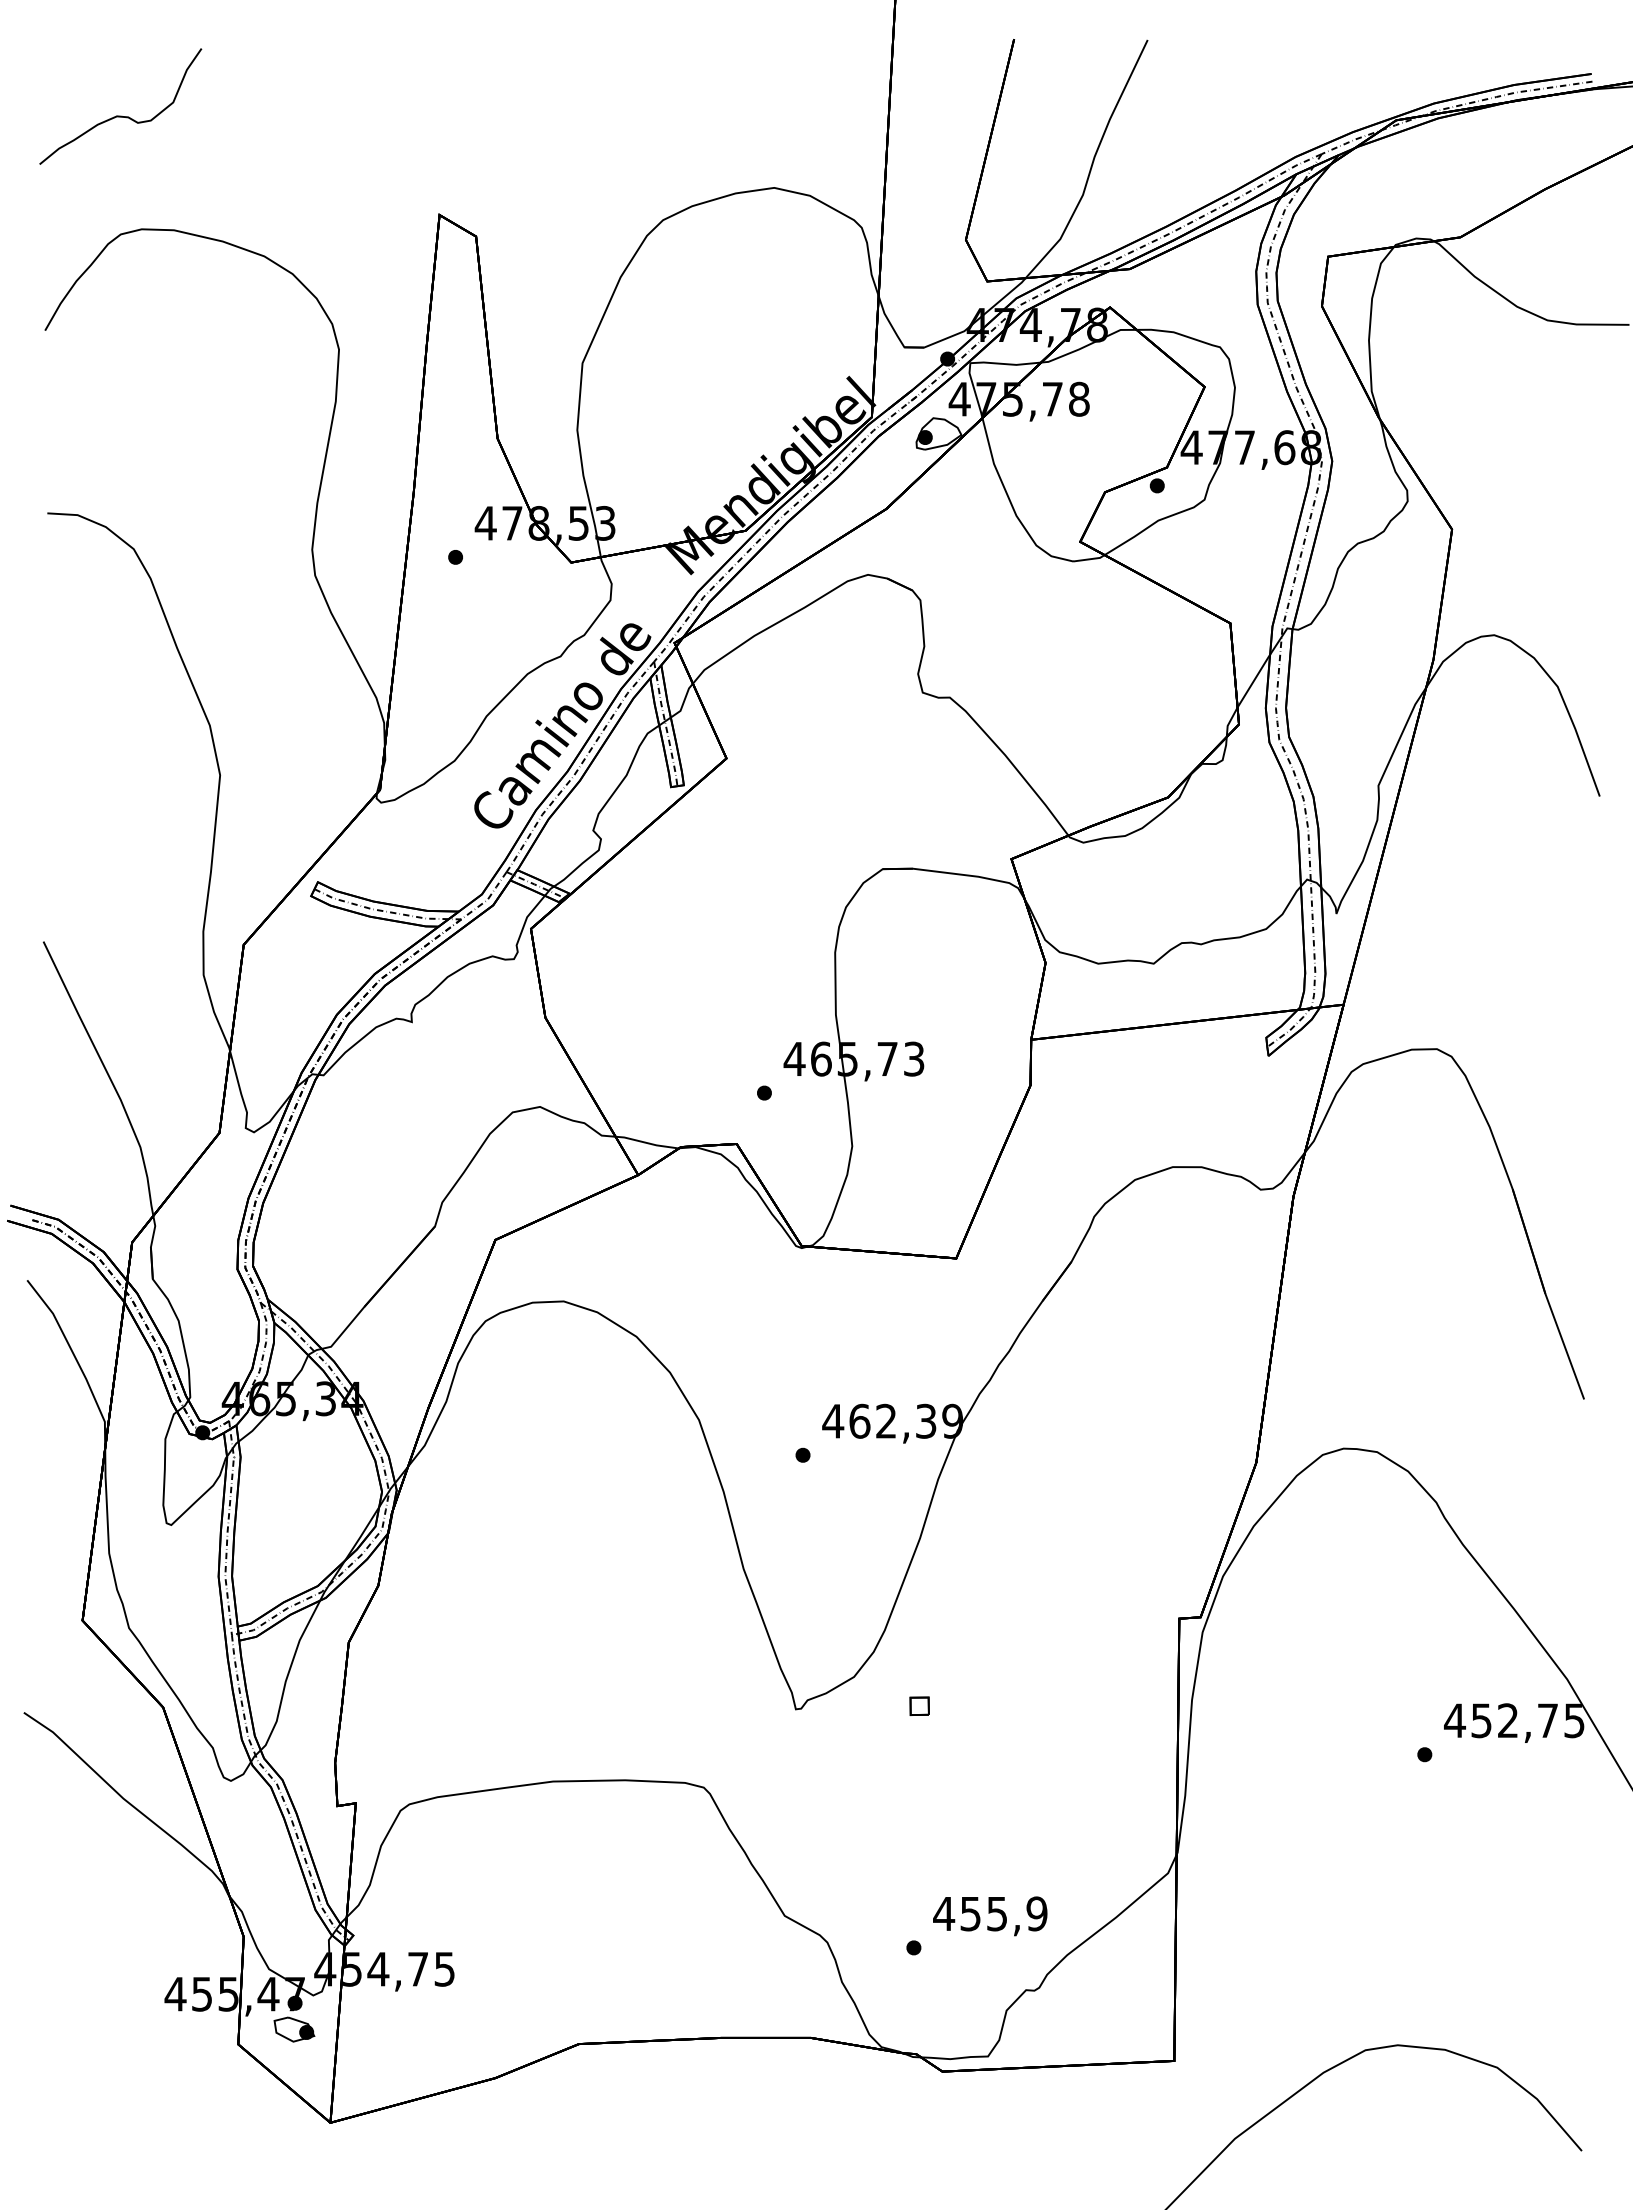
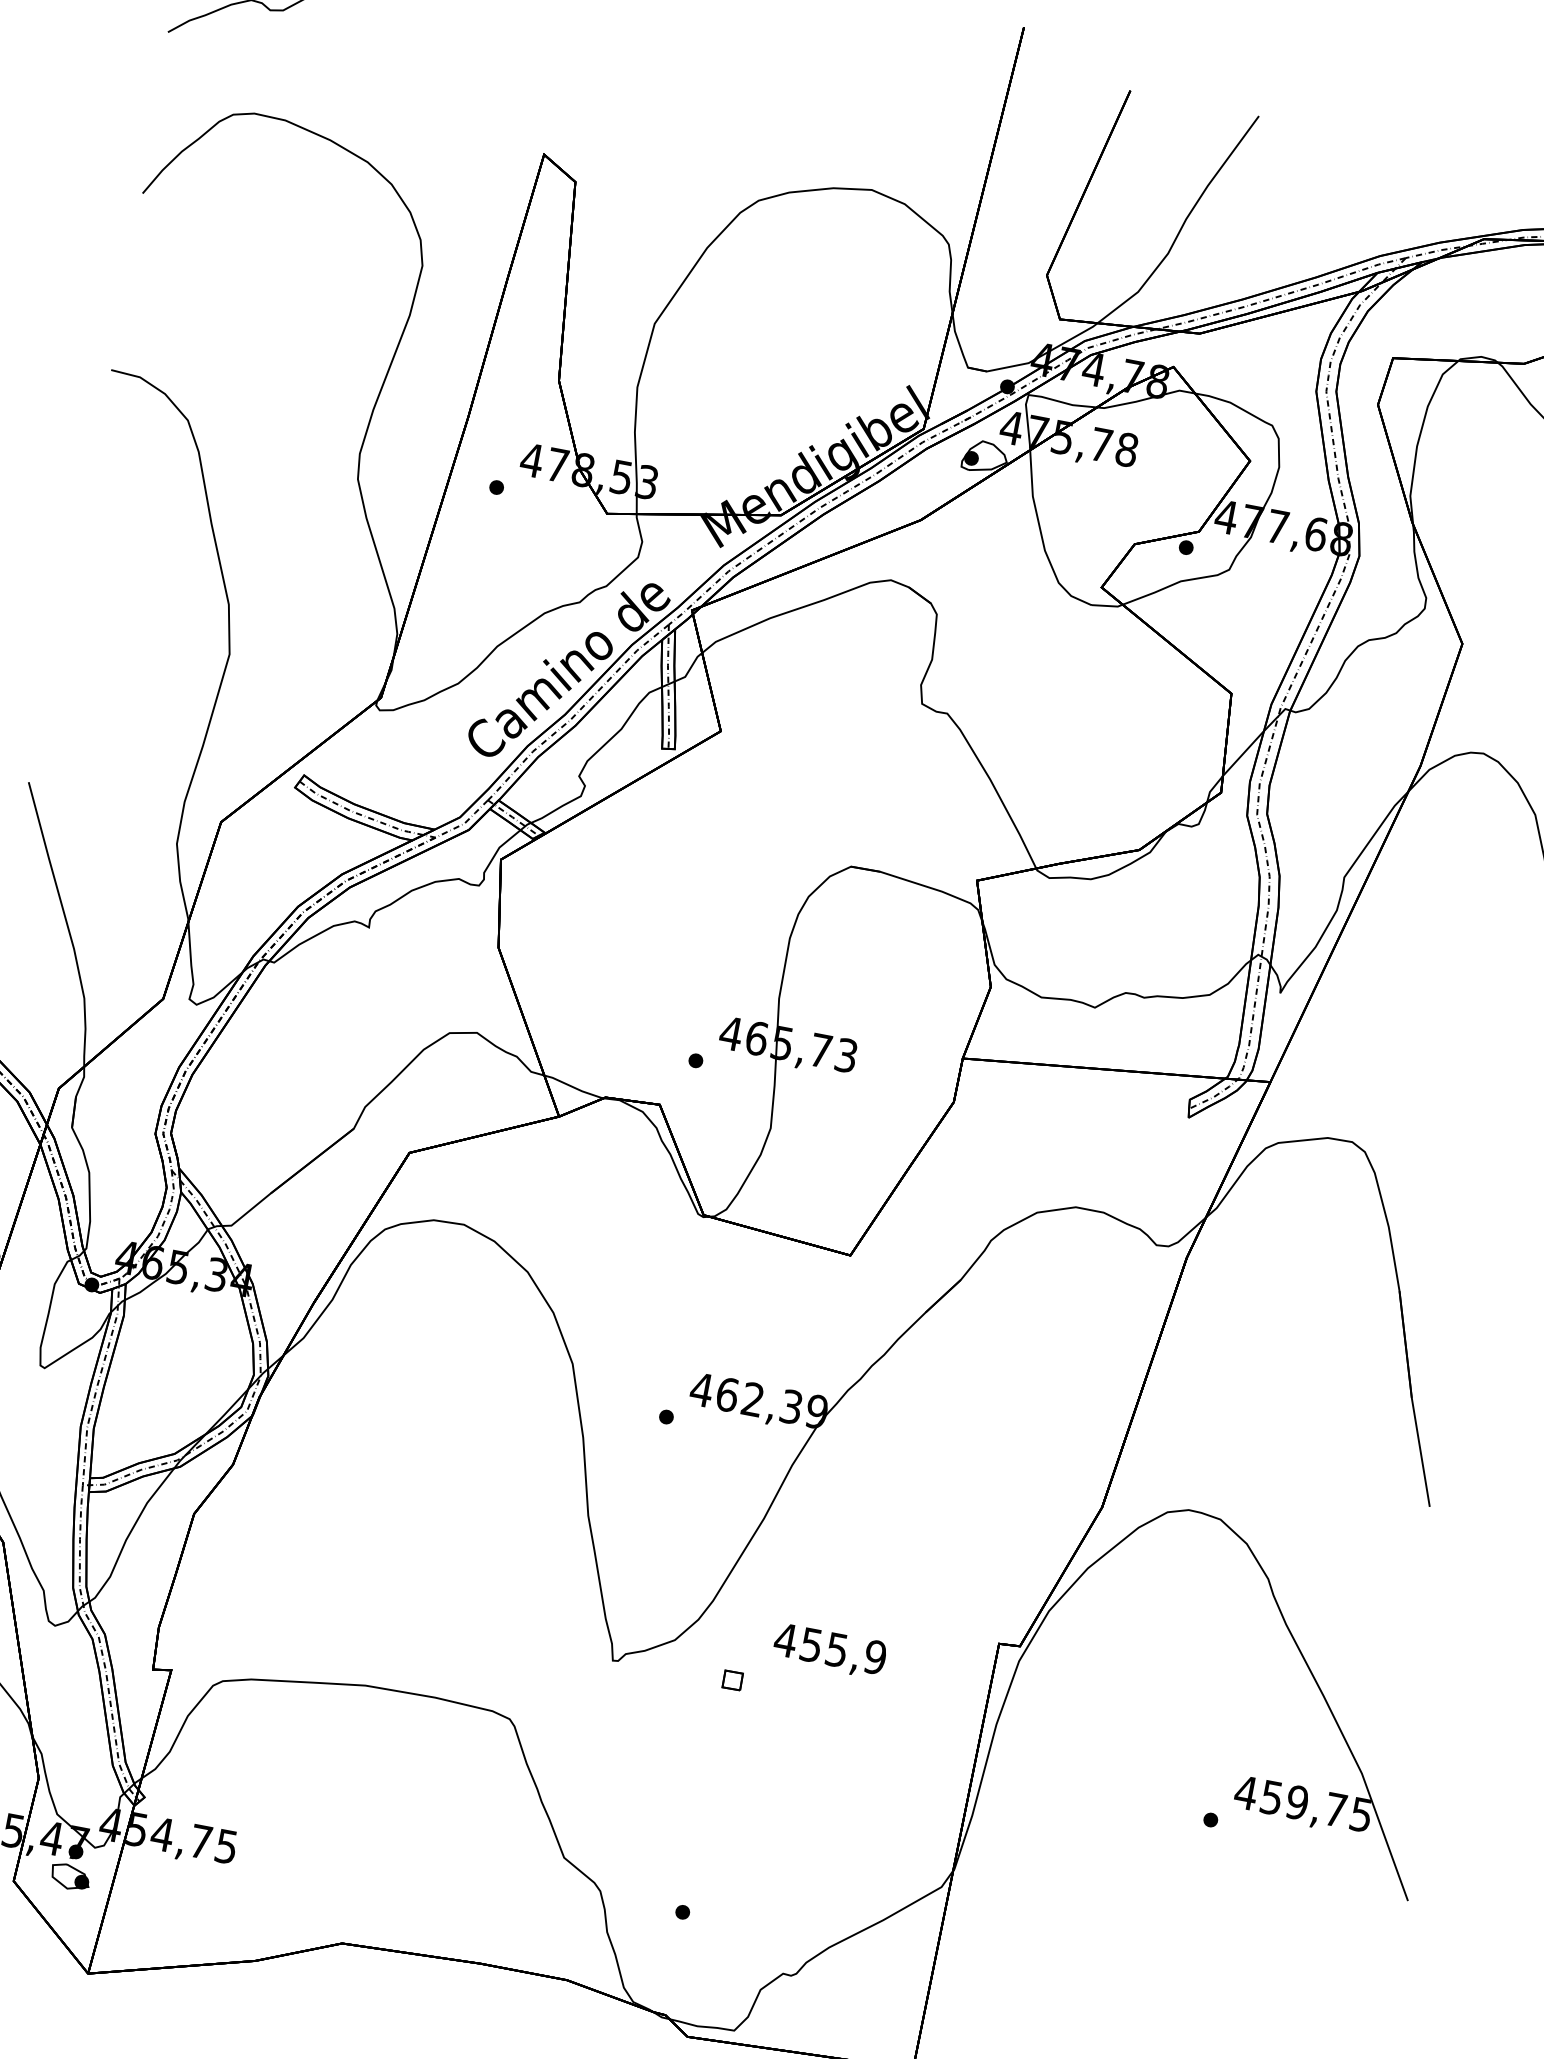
text: (1507, 1720) -> (1296, 1802), 452,75 -> 459,75
text: (990, 1916) -> (830, 1651), moved

